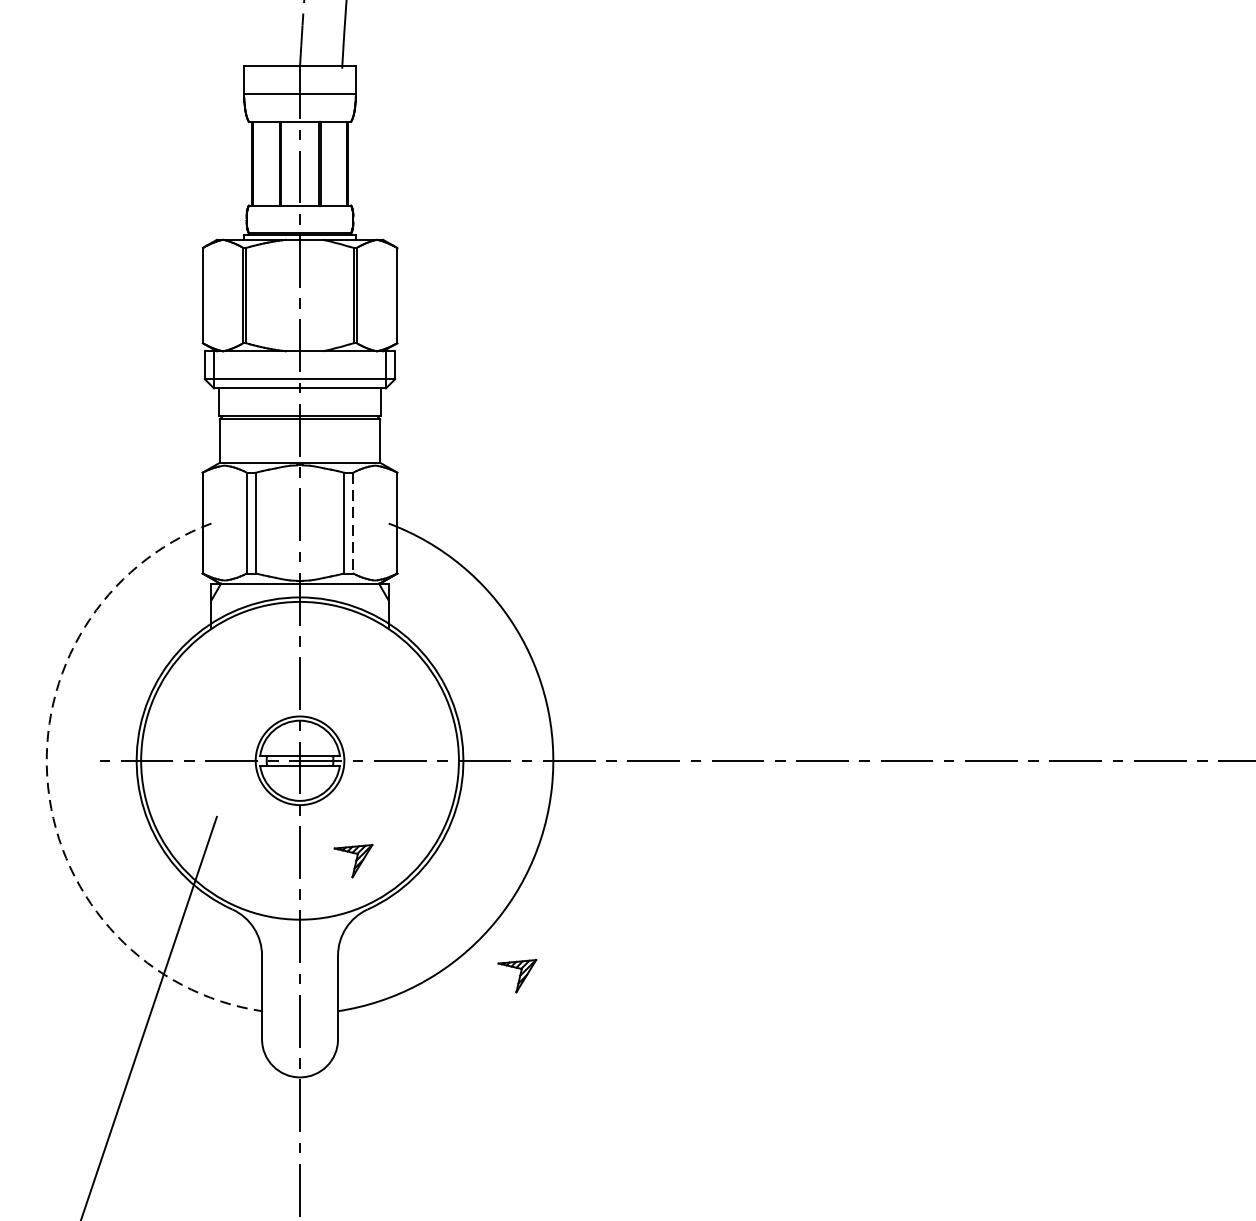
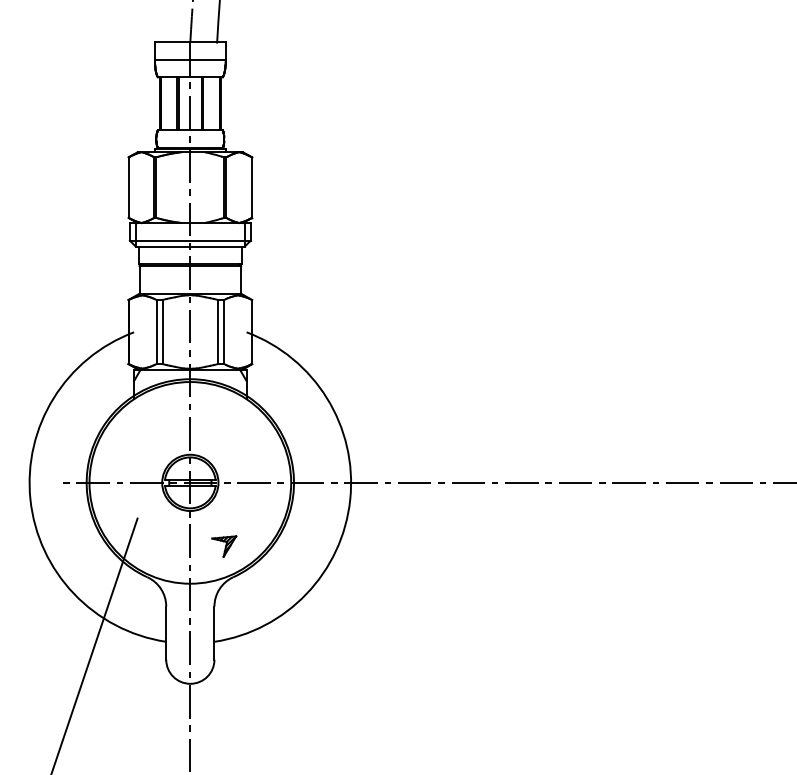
line: (353, 523) -> (224, 332), dashed -> solid
arc: (48, 786) -> (30, 499), dashed -> solid
part: (517, 976) -> (328, 619), removed

